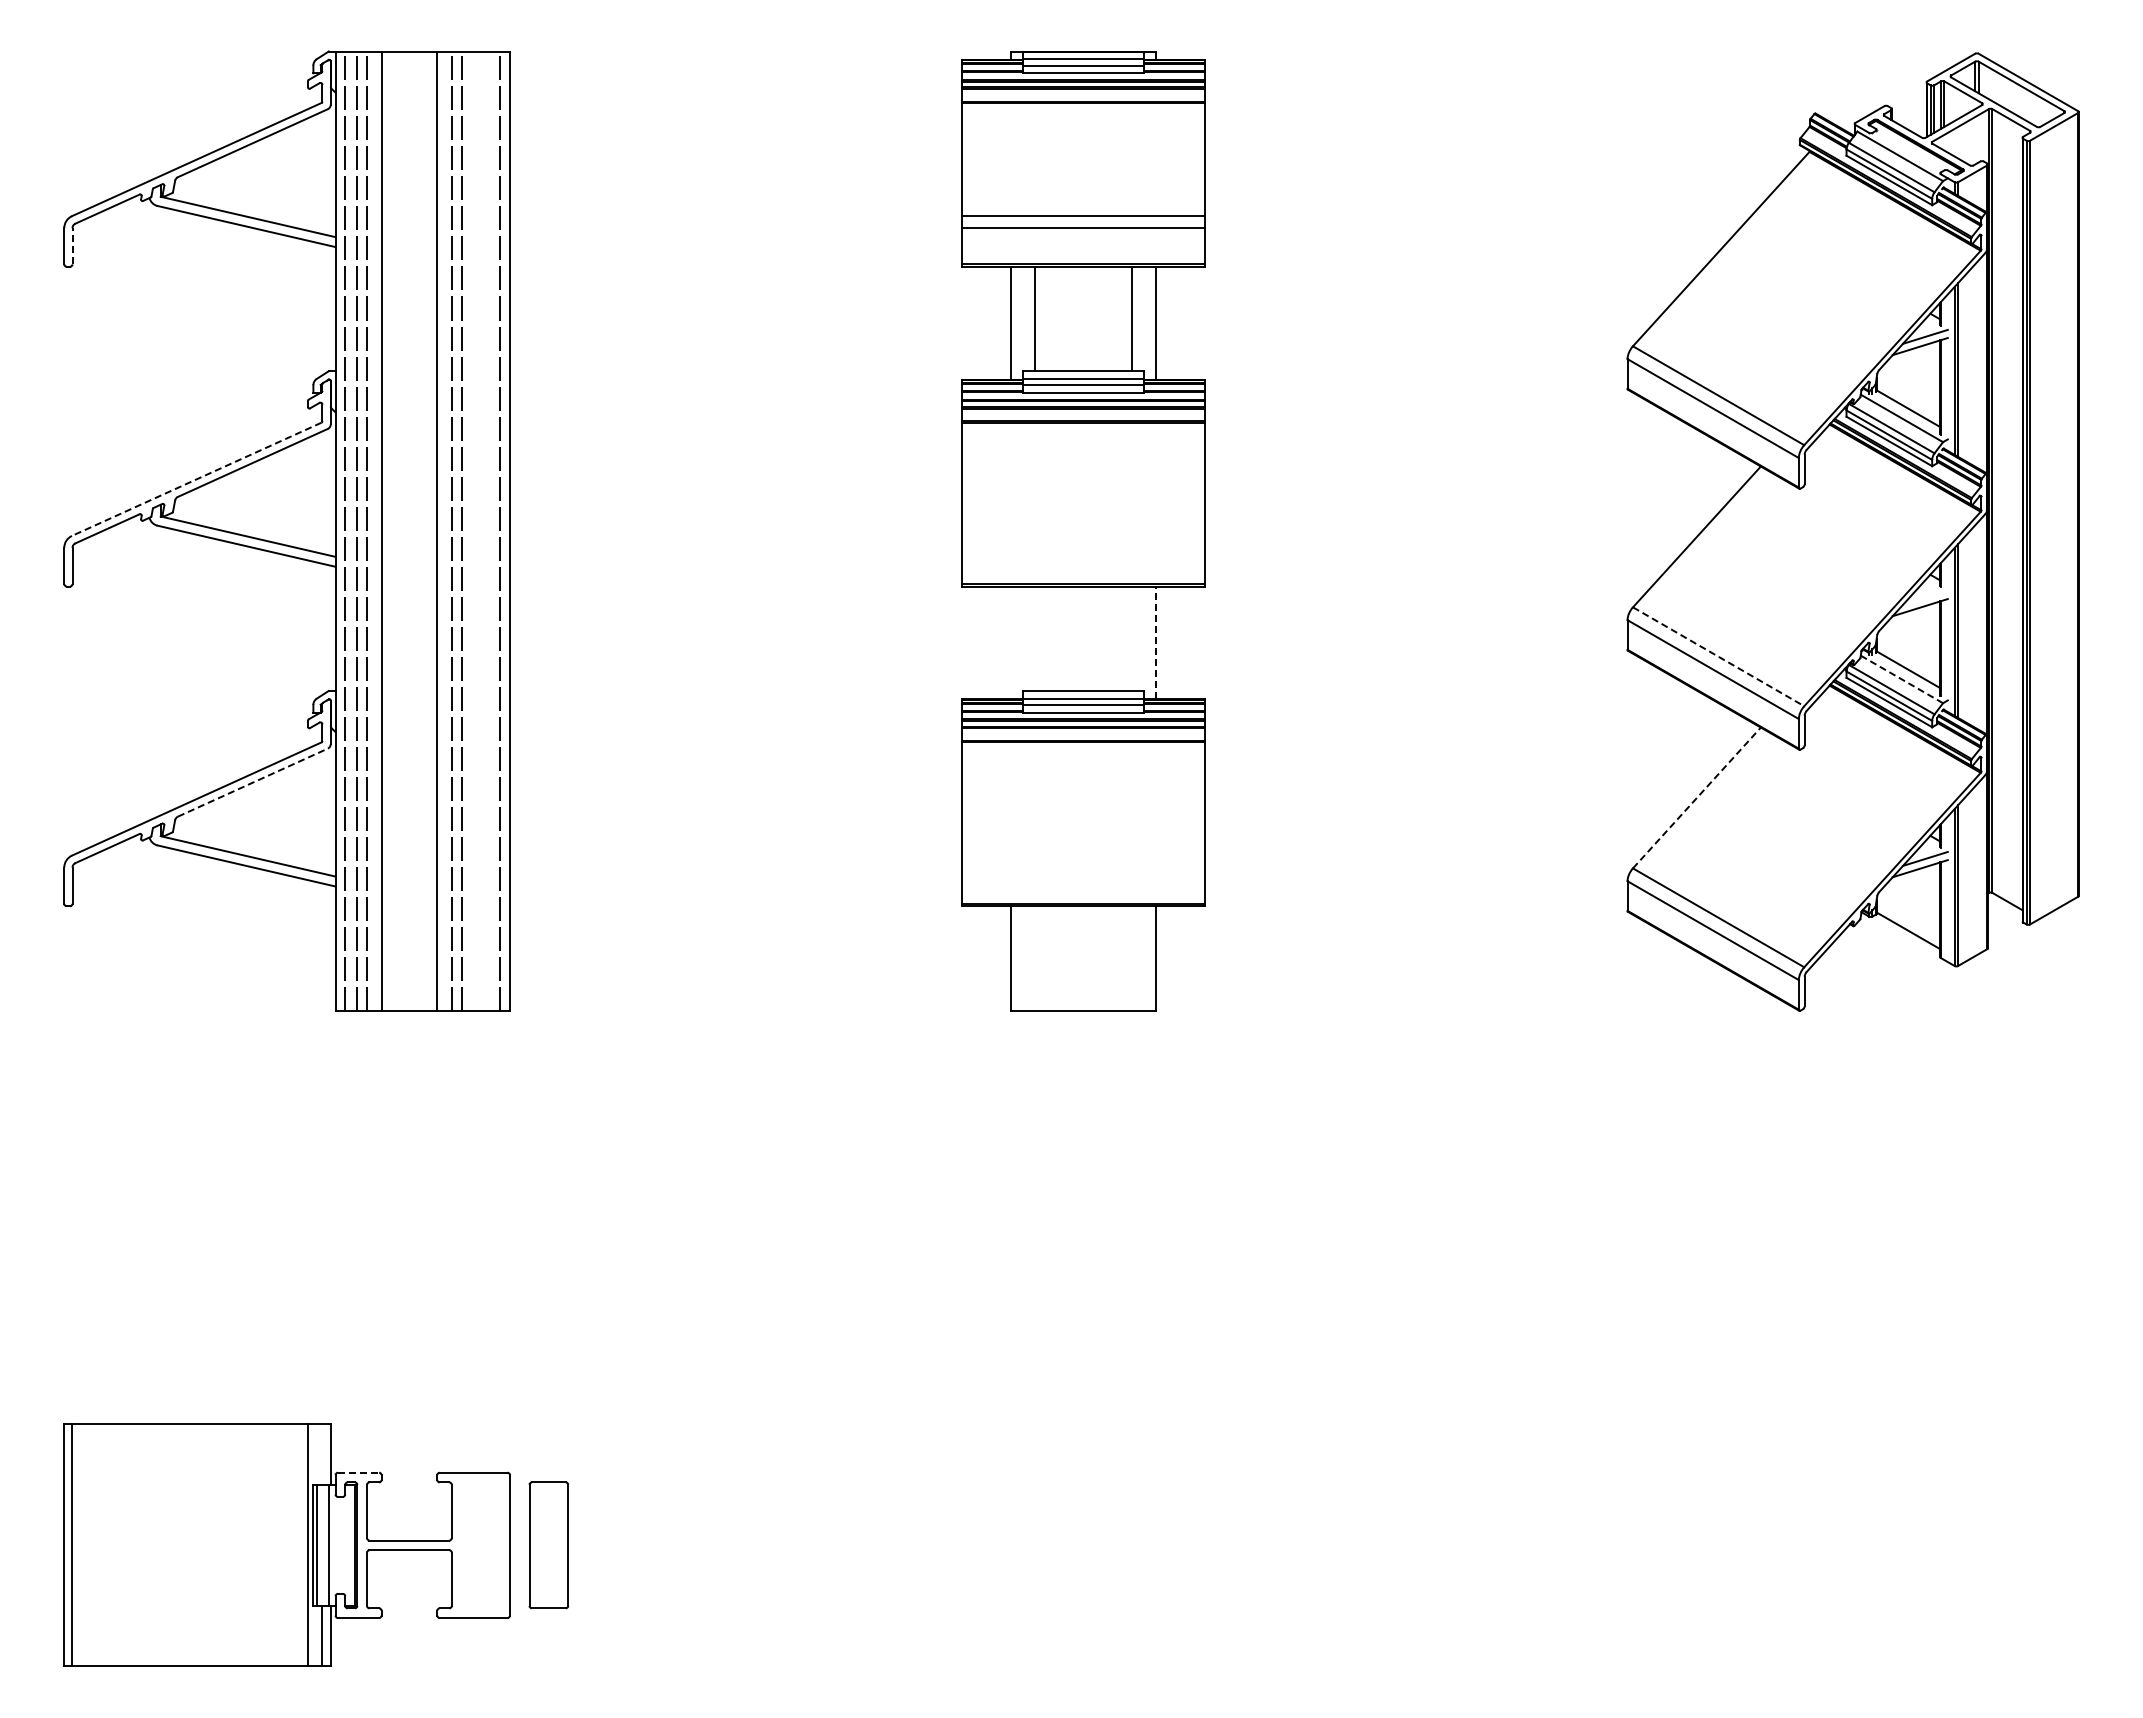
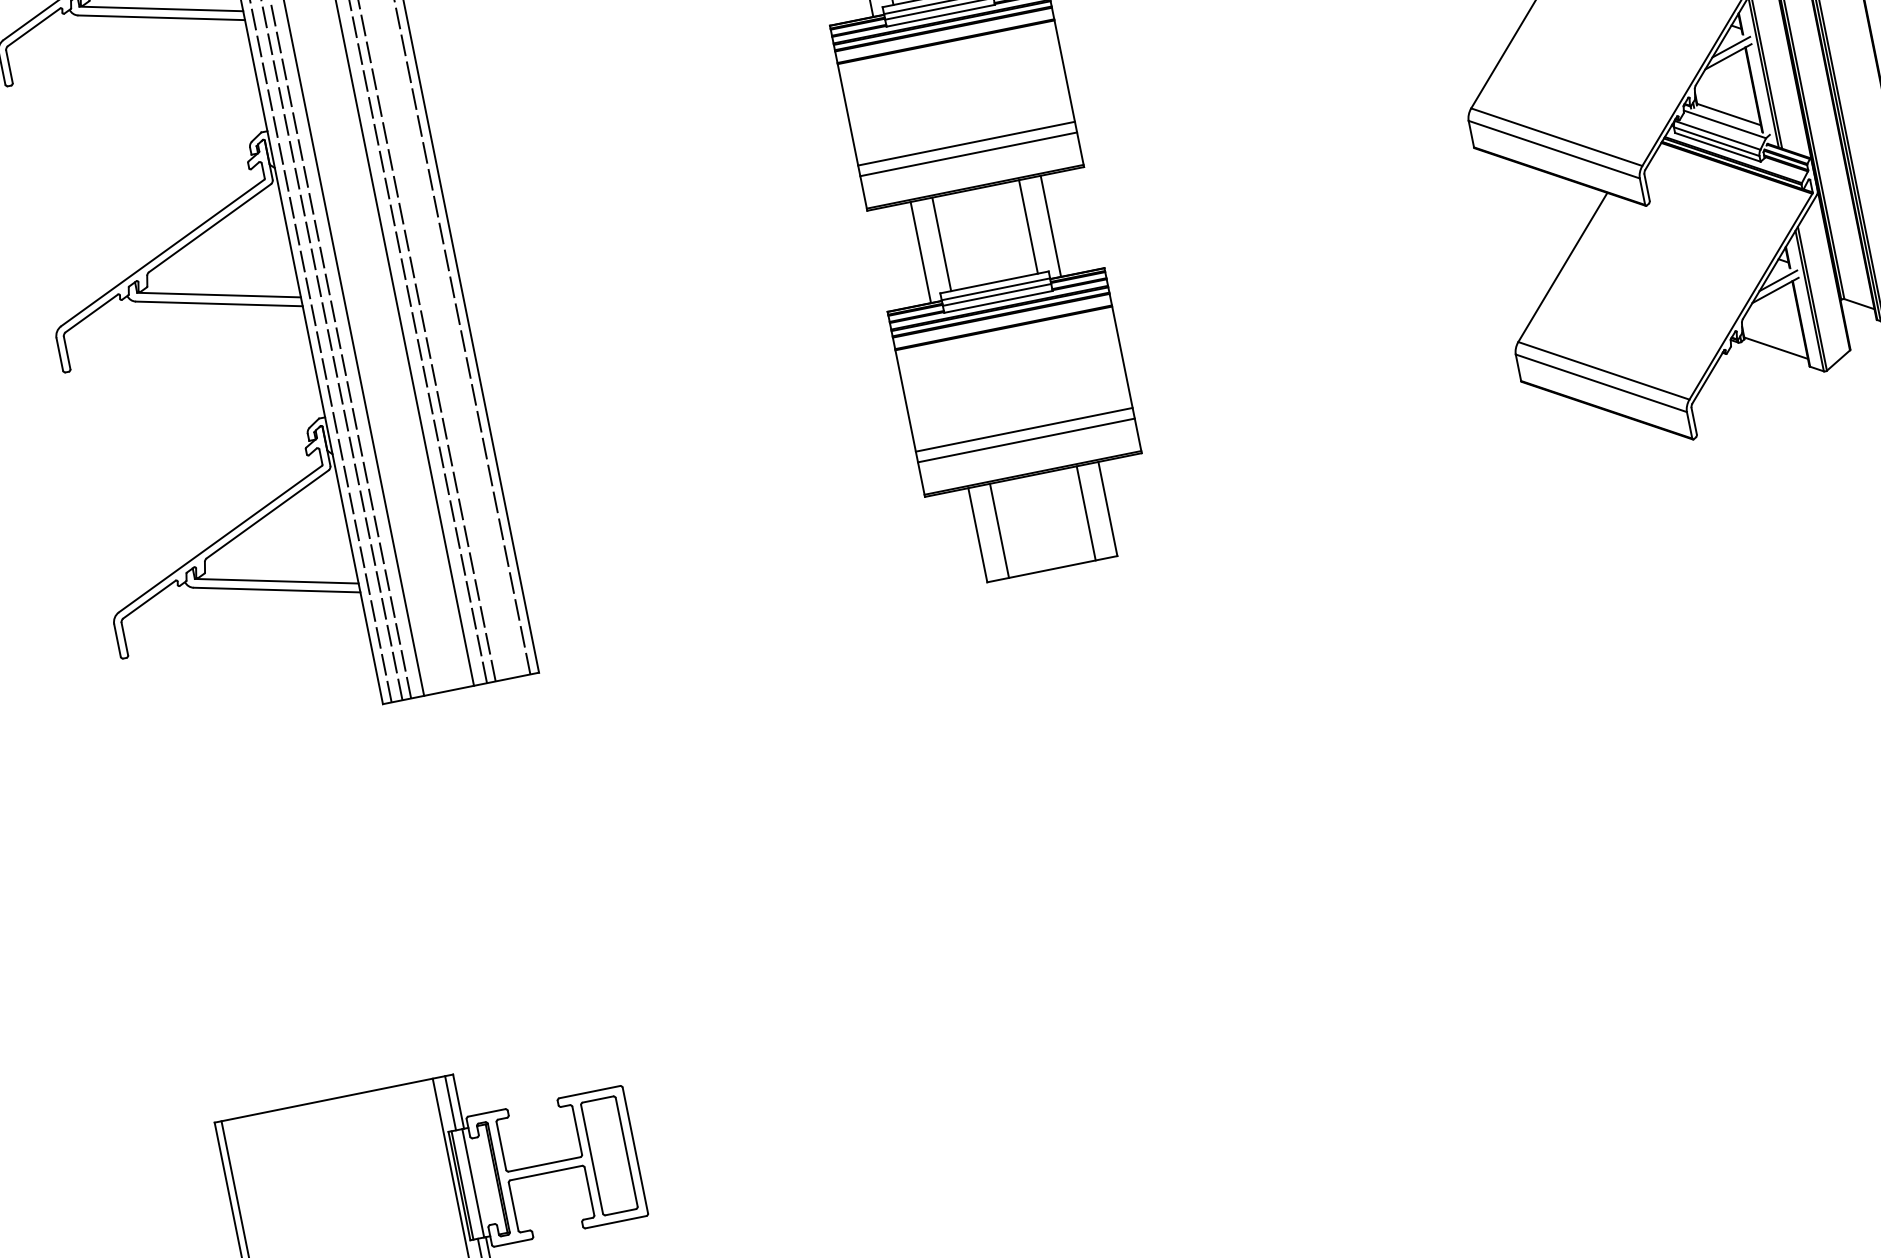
line: (72, 245) -> (9, 66), dashed -> solid
line: (196, 479) -> (162, 253), dashed -> solid
line: (1083, 535) -> (966, 143), added
line: (1083, 547) -> (968, 154), added
line: (1924, 597) -> (1730, 47), added
line: (1035, 638) -> (942, 244), added
line: (1131, 638) -> (1028, 226), added
line: (1010, 642) -> (920, 252), added
line: (1156, 642) -> (1051, 225), dashed -> solid
line: (1718, 656) -> (1556, 136), dashed -> solid
line: (1902, 679) -> (1725, 124), dashed -> solid
line: (253, 782) -> (268, 514), dashed -> solid
line: (1697, 797) -> (1563, 266), dashed -> solid
line: (1083, 855) -> (1024, 429), added
line: (1083, 867) -> (1026, 440), added
line: (1035, 958) -> (999, 530), added
line: (1131, 958) -> (1085, 513), added
line: (321, 1454) -> (450, 1103), added
line: (358, 1472) -> (486, 1112), dashed -> solid
part: (548, 1545) -> (609, 1156), moved

